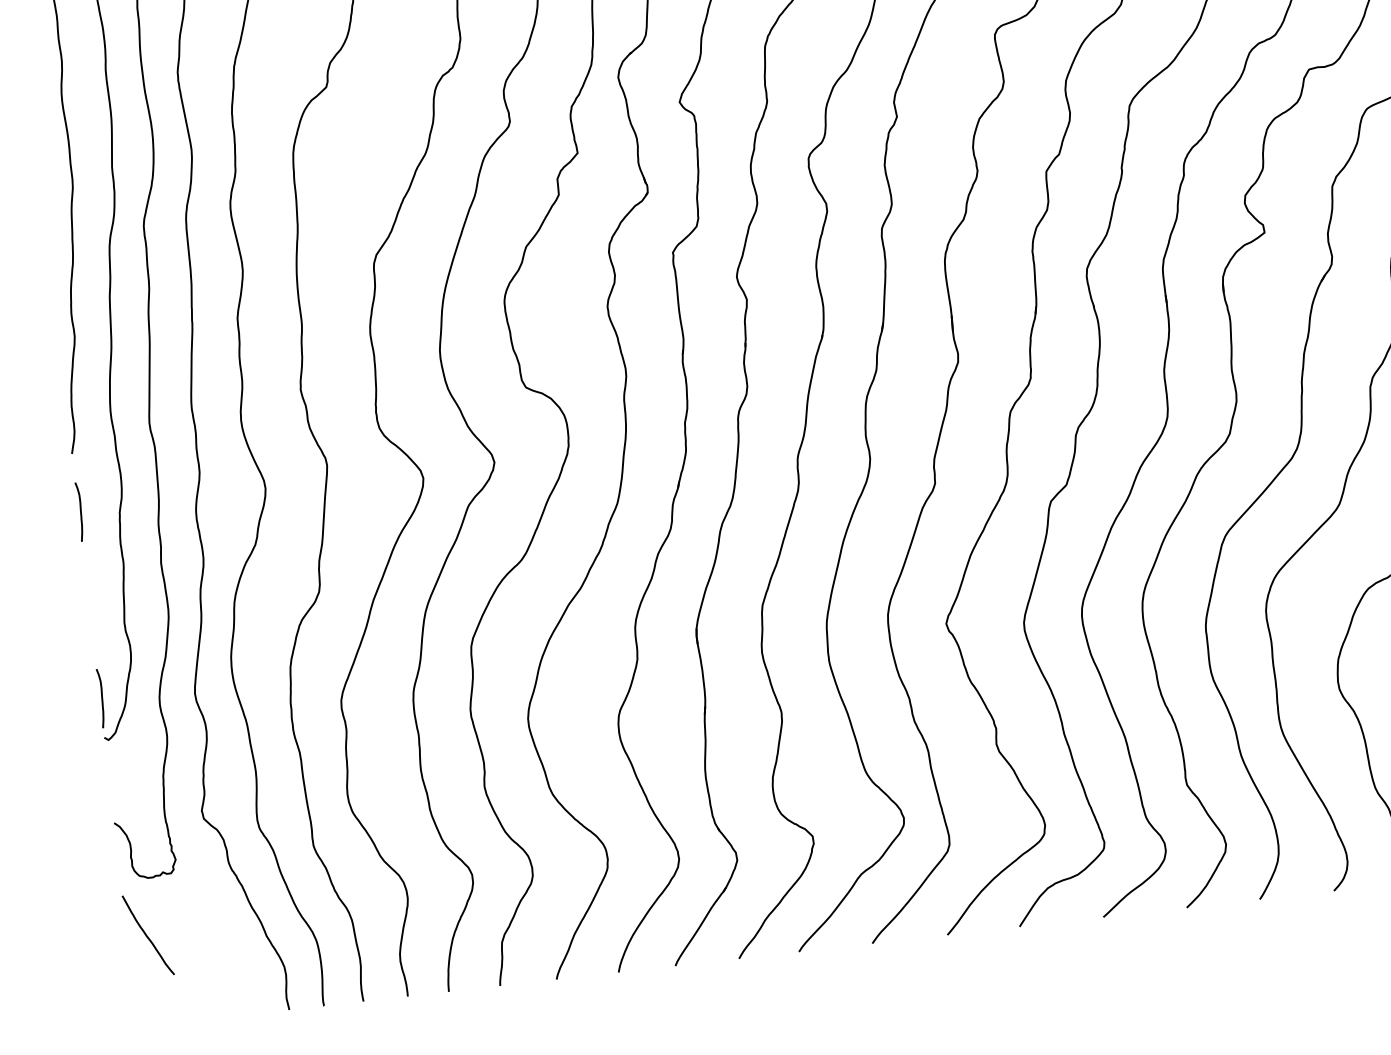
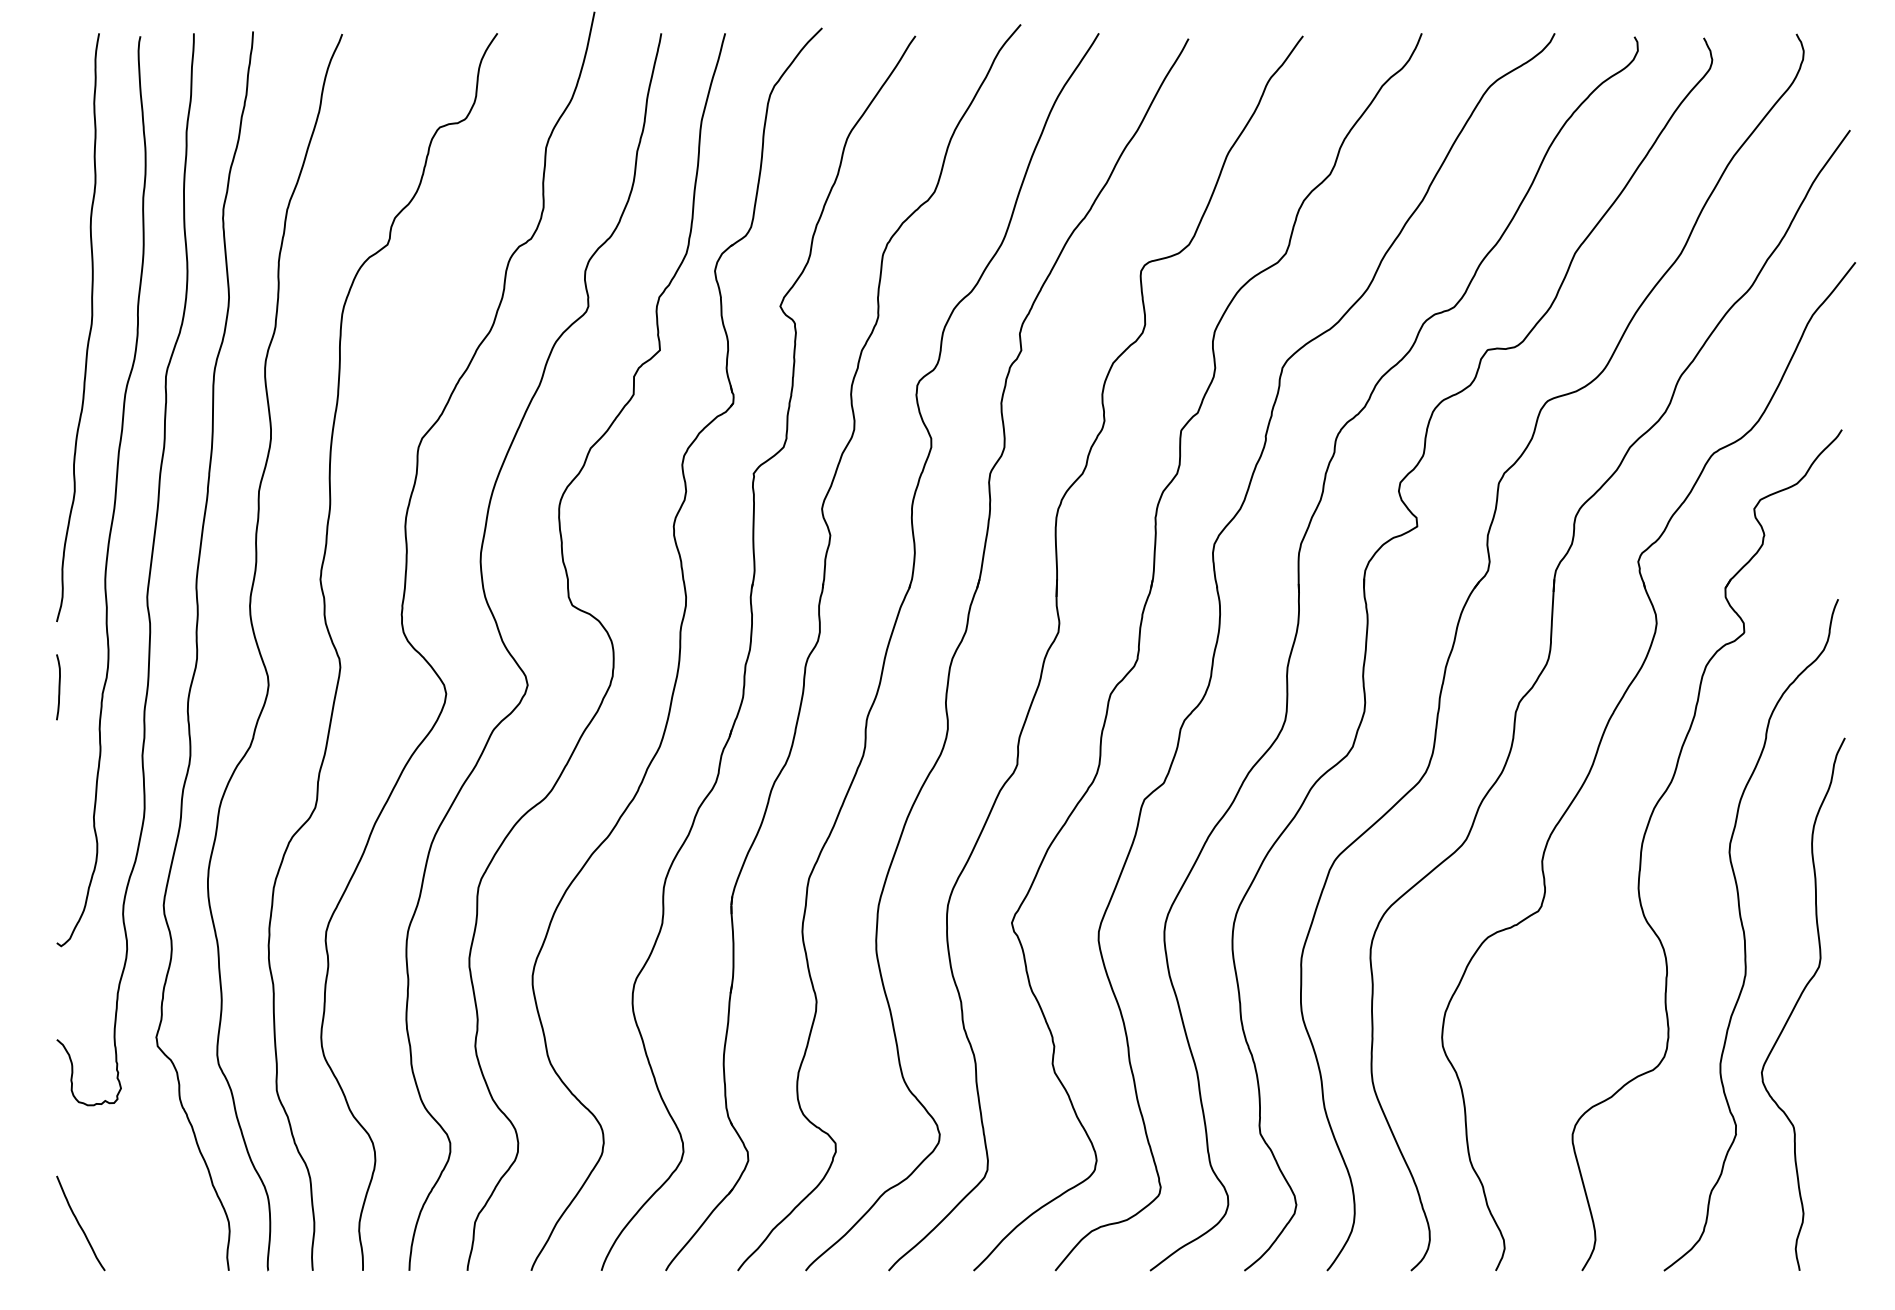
part: (101, 698) -> (58, 898), removed
curve: (147, 935) -> (79, 1223), moved

